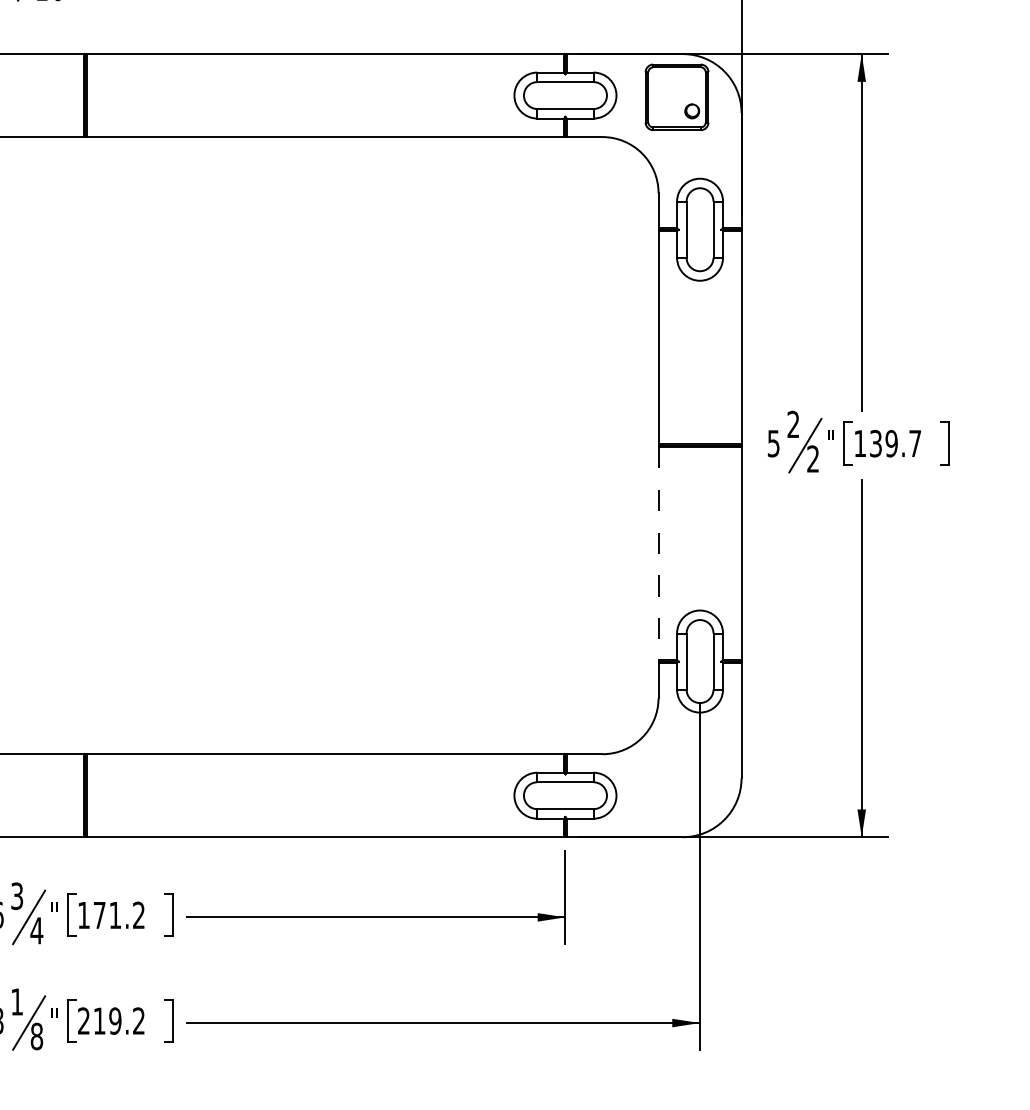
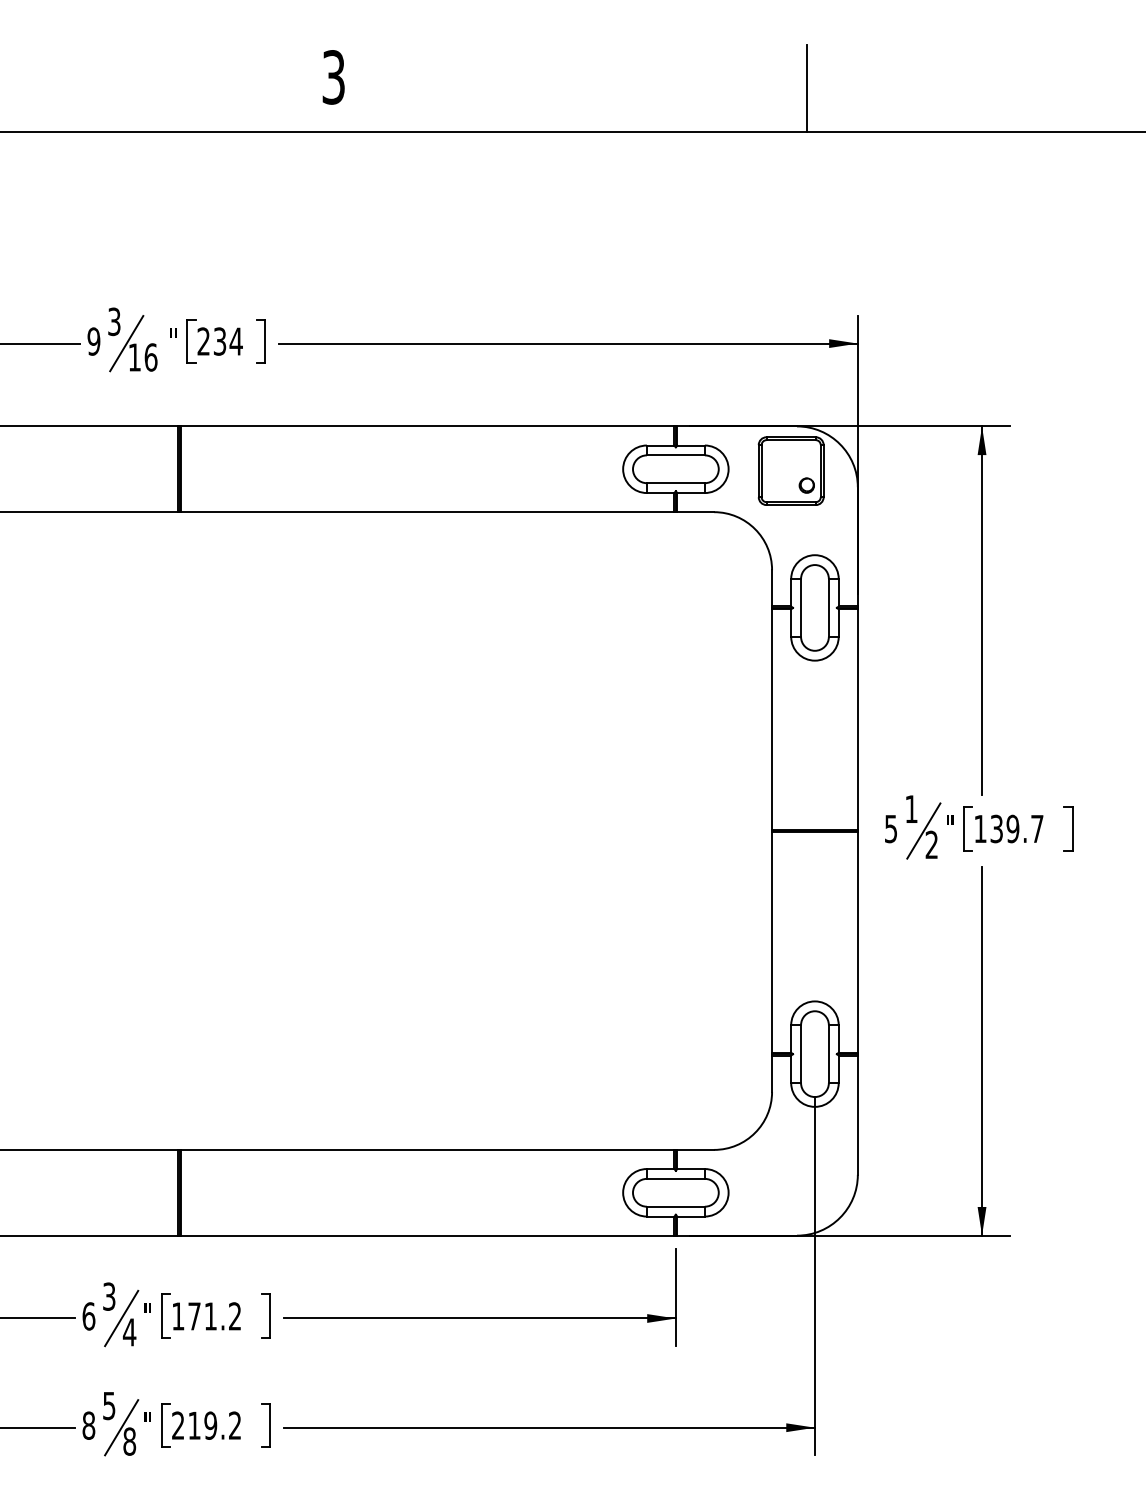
text: (793, 423) -> (911, 808), 2 -> 1
line: (658, 554) -> (772, 943), dashed -> solid
text: (17, 1002) -> (109, 1406), 1 -> 5

